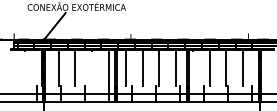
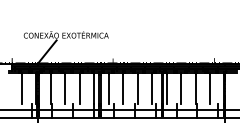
line: (24, 68) -> (21, 88), added
line: (92, 68) -> (79, 88), added
line: (192, 68) -> (166, 88), added

